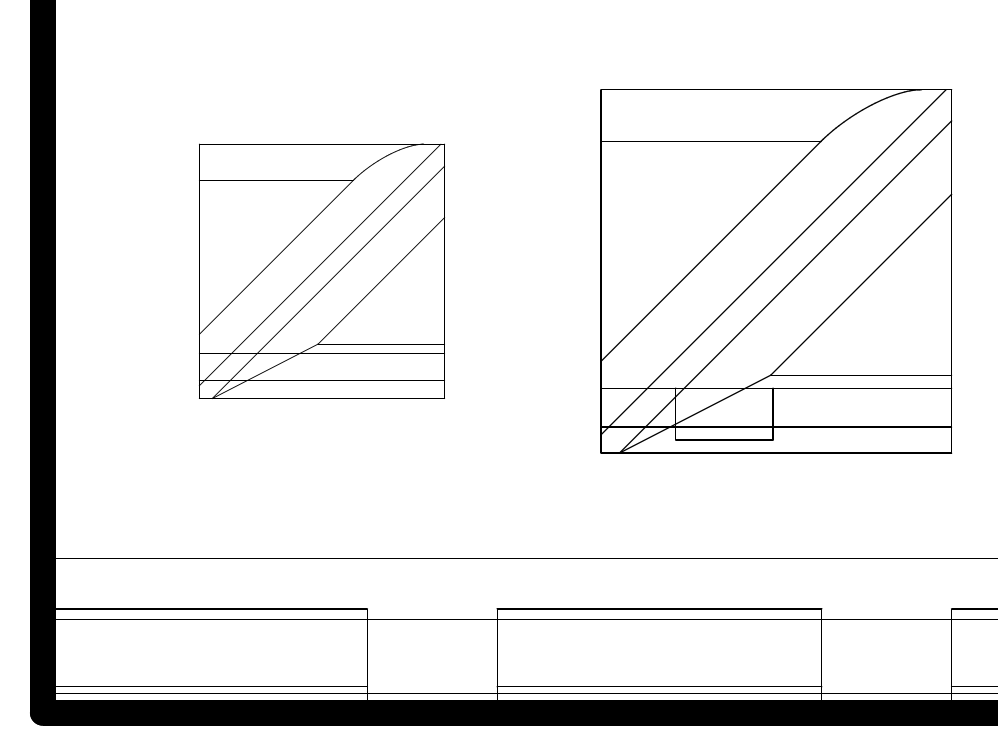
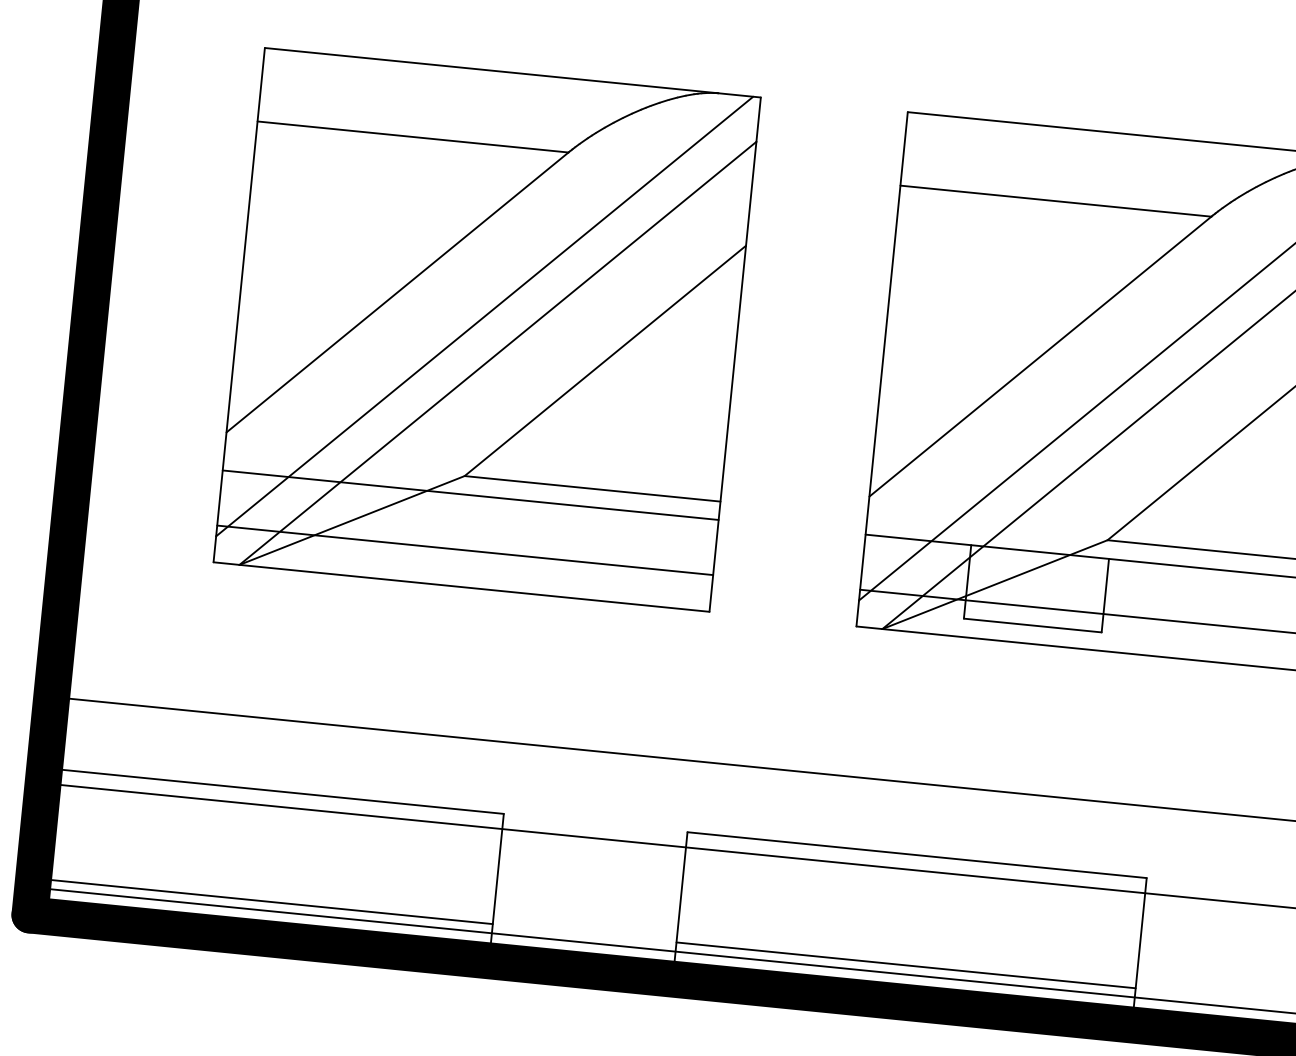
part: (321, 271) -> (486, 330), size x1.43

